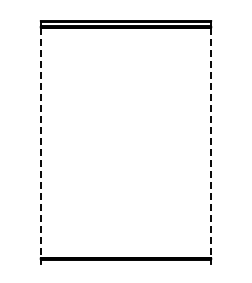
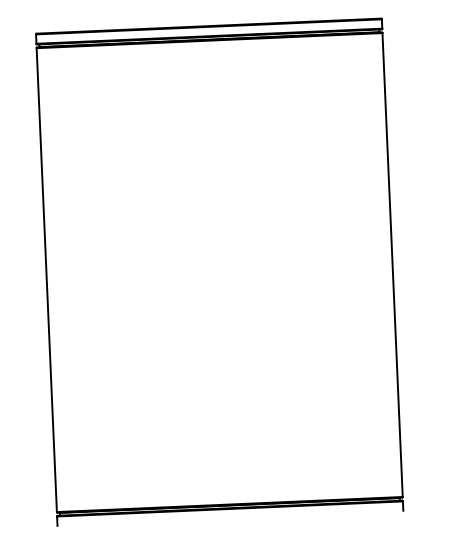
line: (40, 142) -> (46, 279), dashed -> solid
line: (211, 142) -> (392, 264), dashed -> solid

